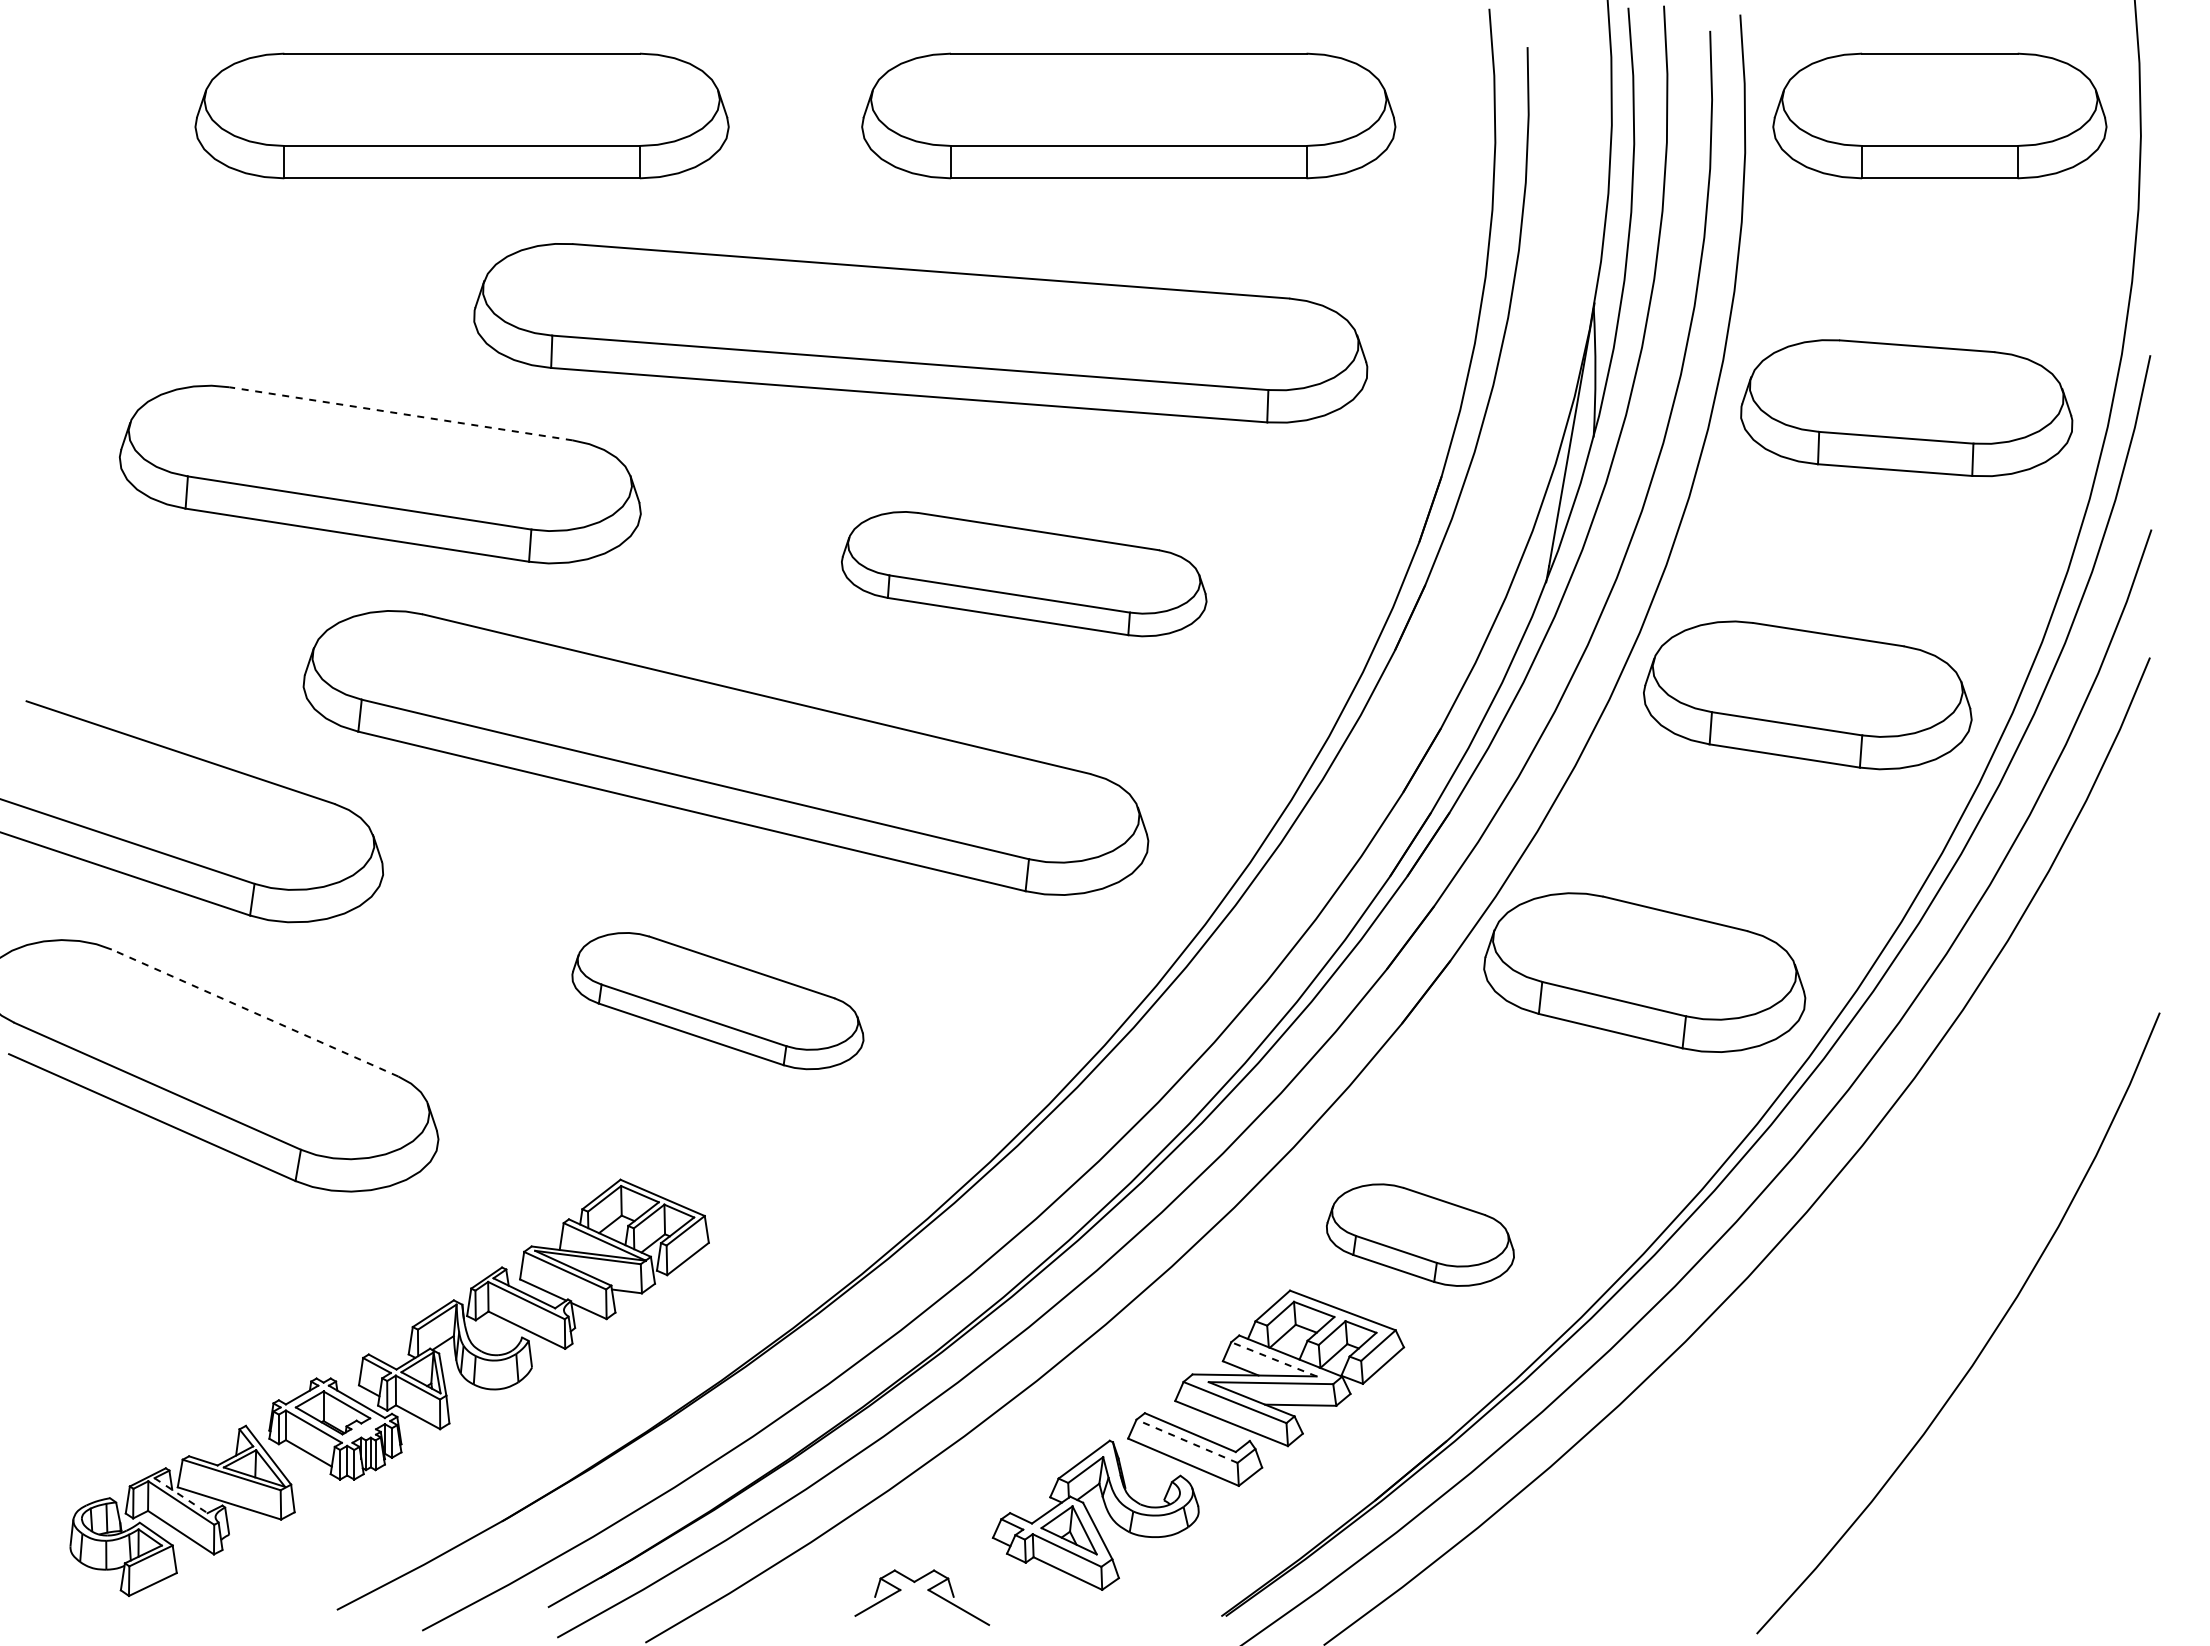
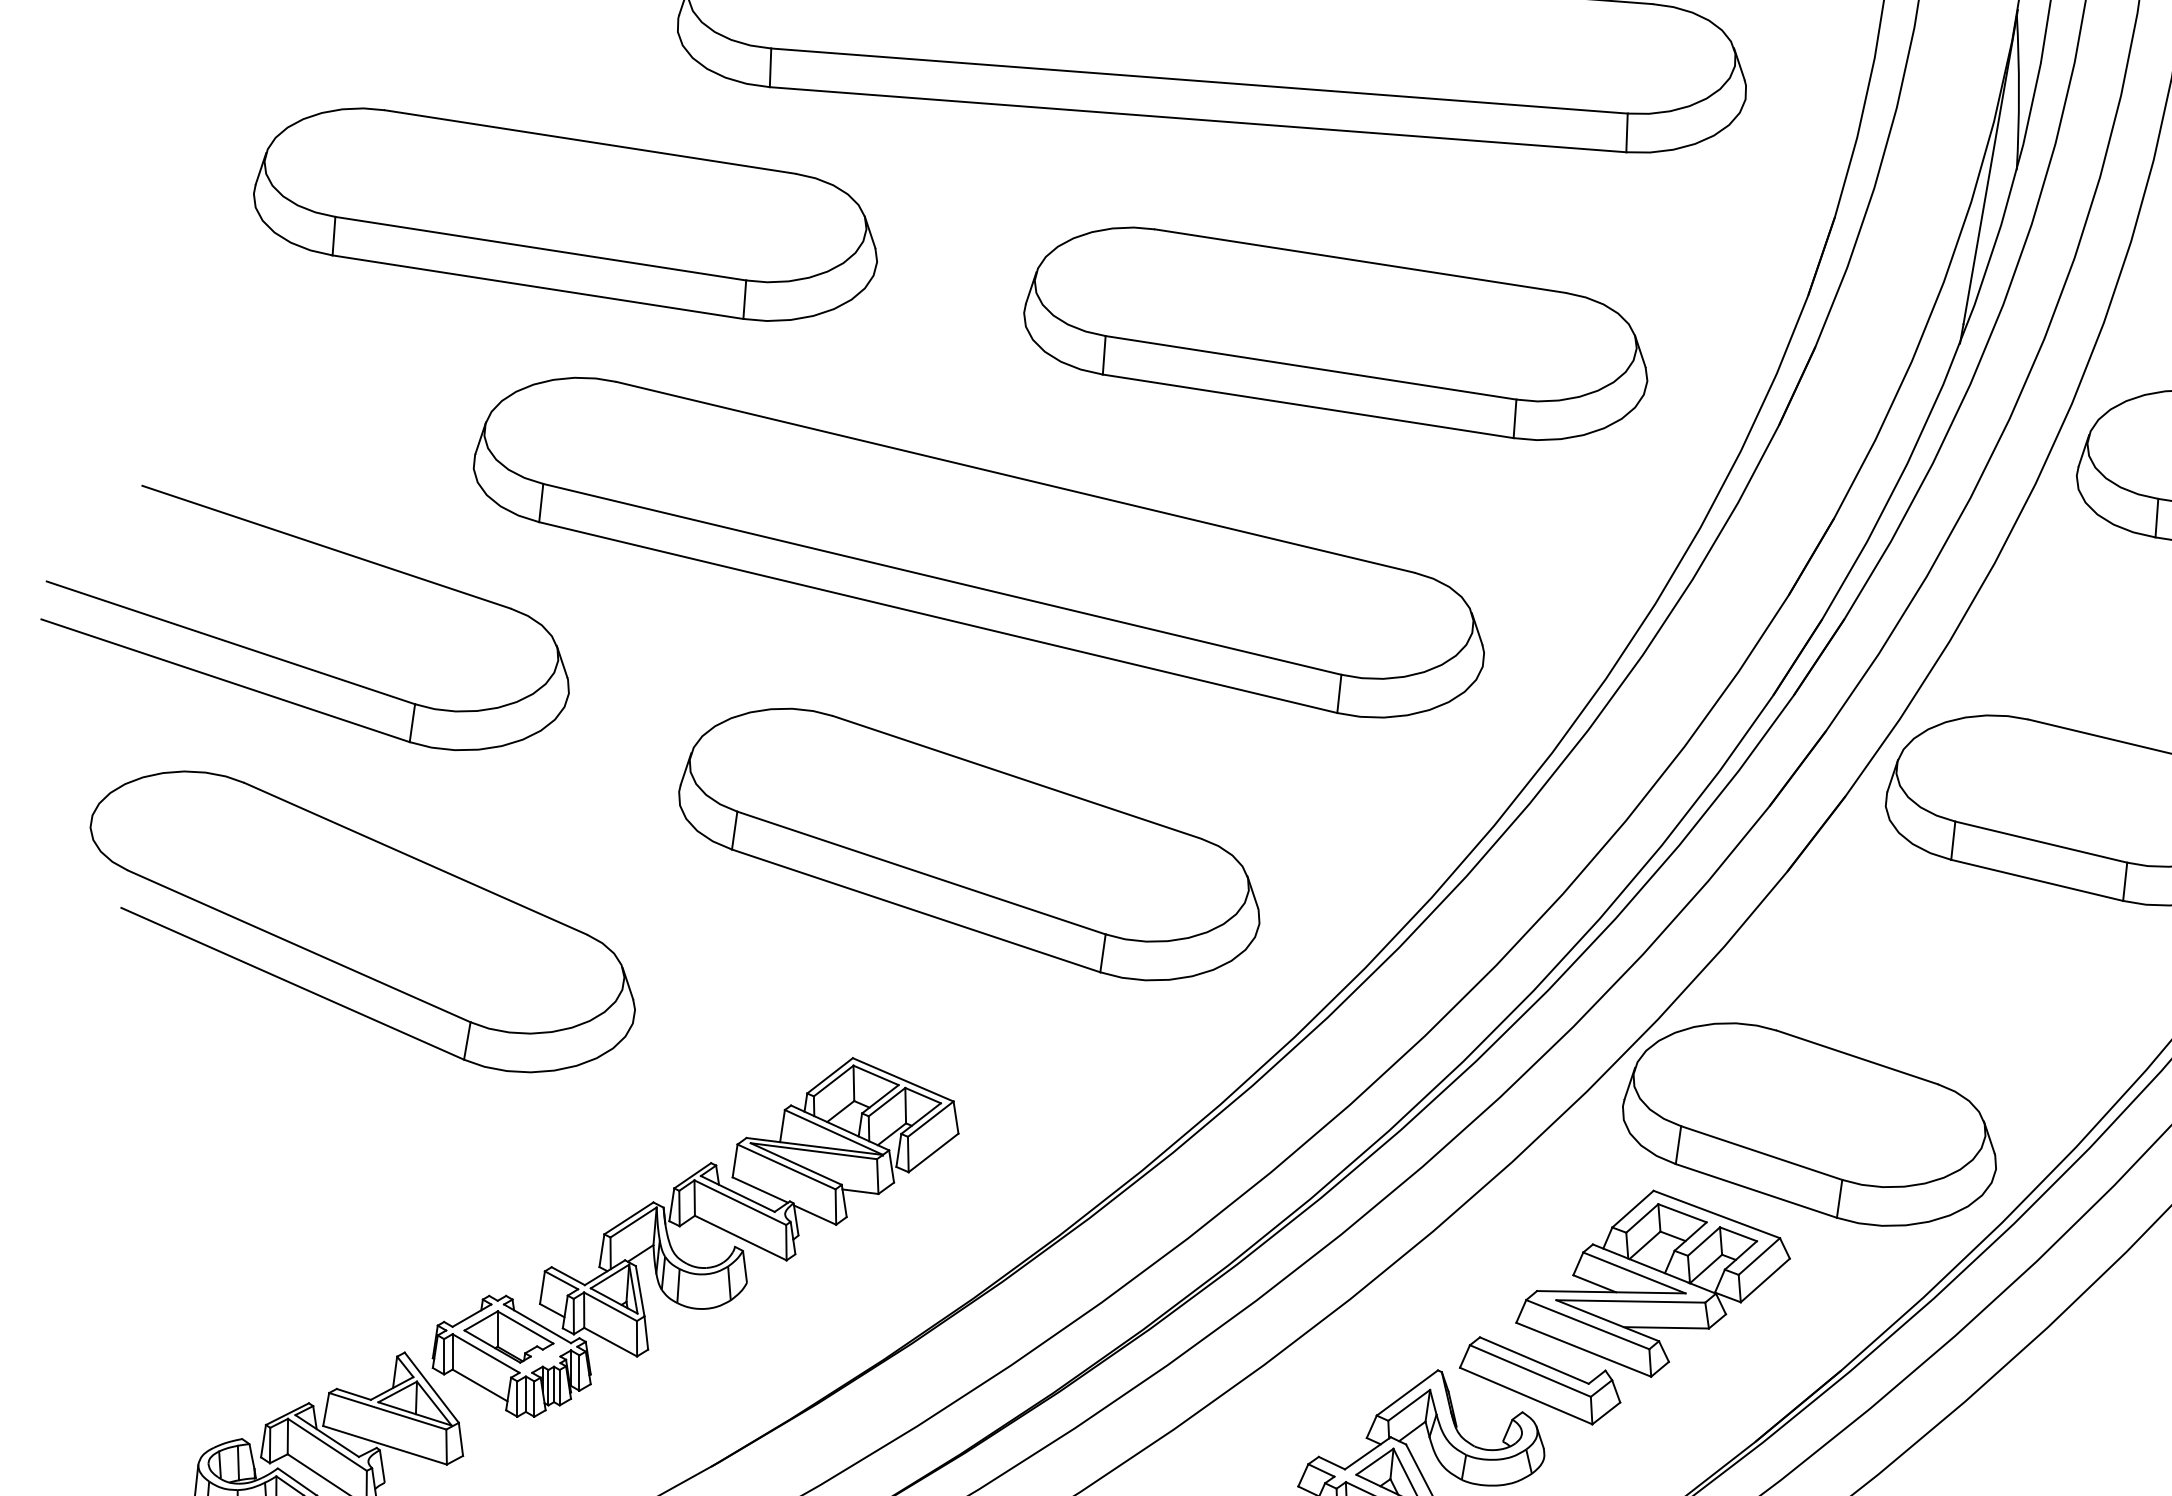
line: (401, 413) -> (590, 141), dashed -> solid
part: (1023, 573) -> (1334, 333), size x1.43
part: (717, 1000) -> (968, 843), size x1.67
line: (255, 1013) -> (416, 859), dashed -> solid
part: (1420, 1234) -> (1809, 1123), size x1.67
line: (1273, 1359) -> (1633, 1273), dashed -> solid
line: (1187, 1441) -> (1530, 1371), dashed -> solid
line: (181, 1495) -> (327, 1435), dashed -> solid

